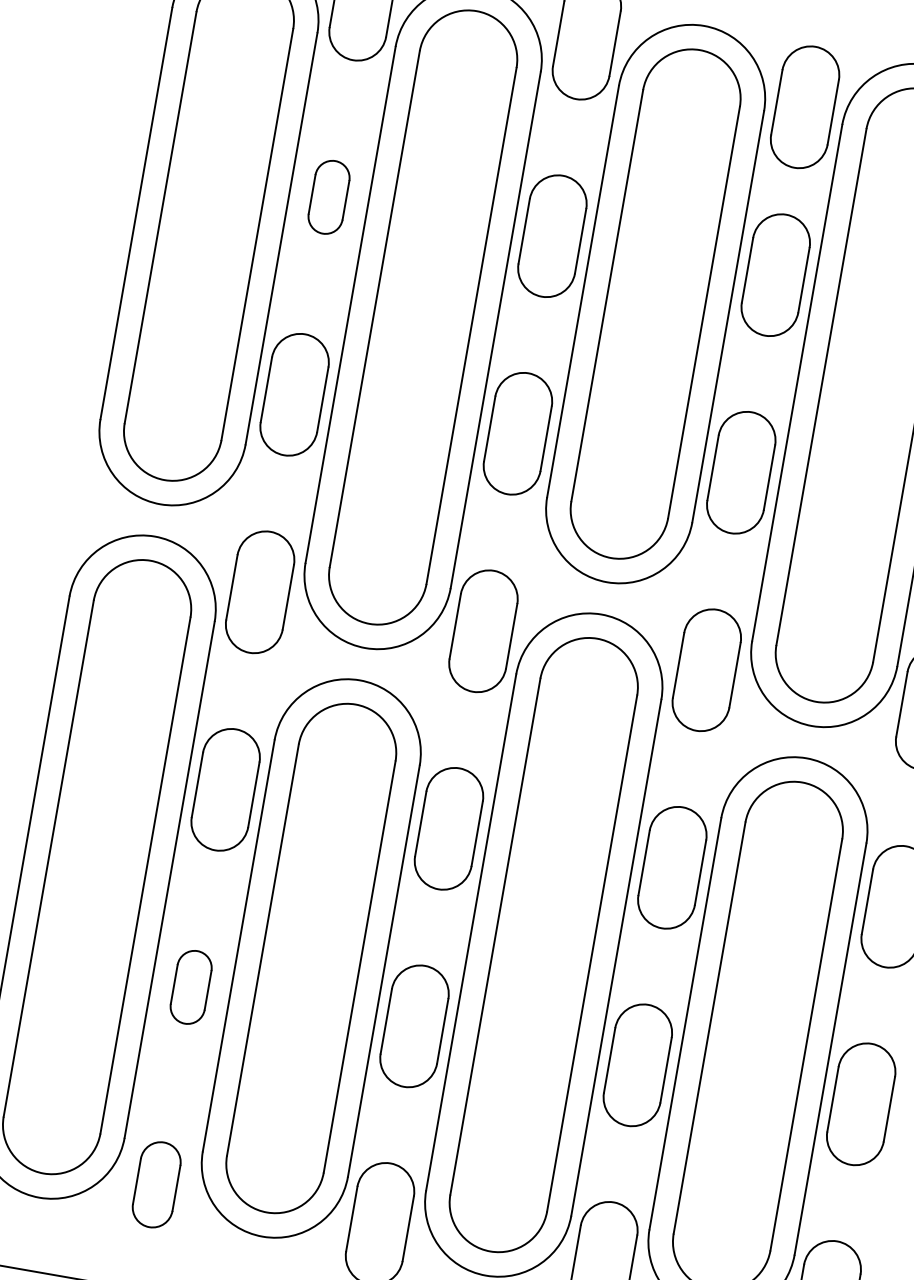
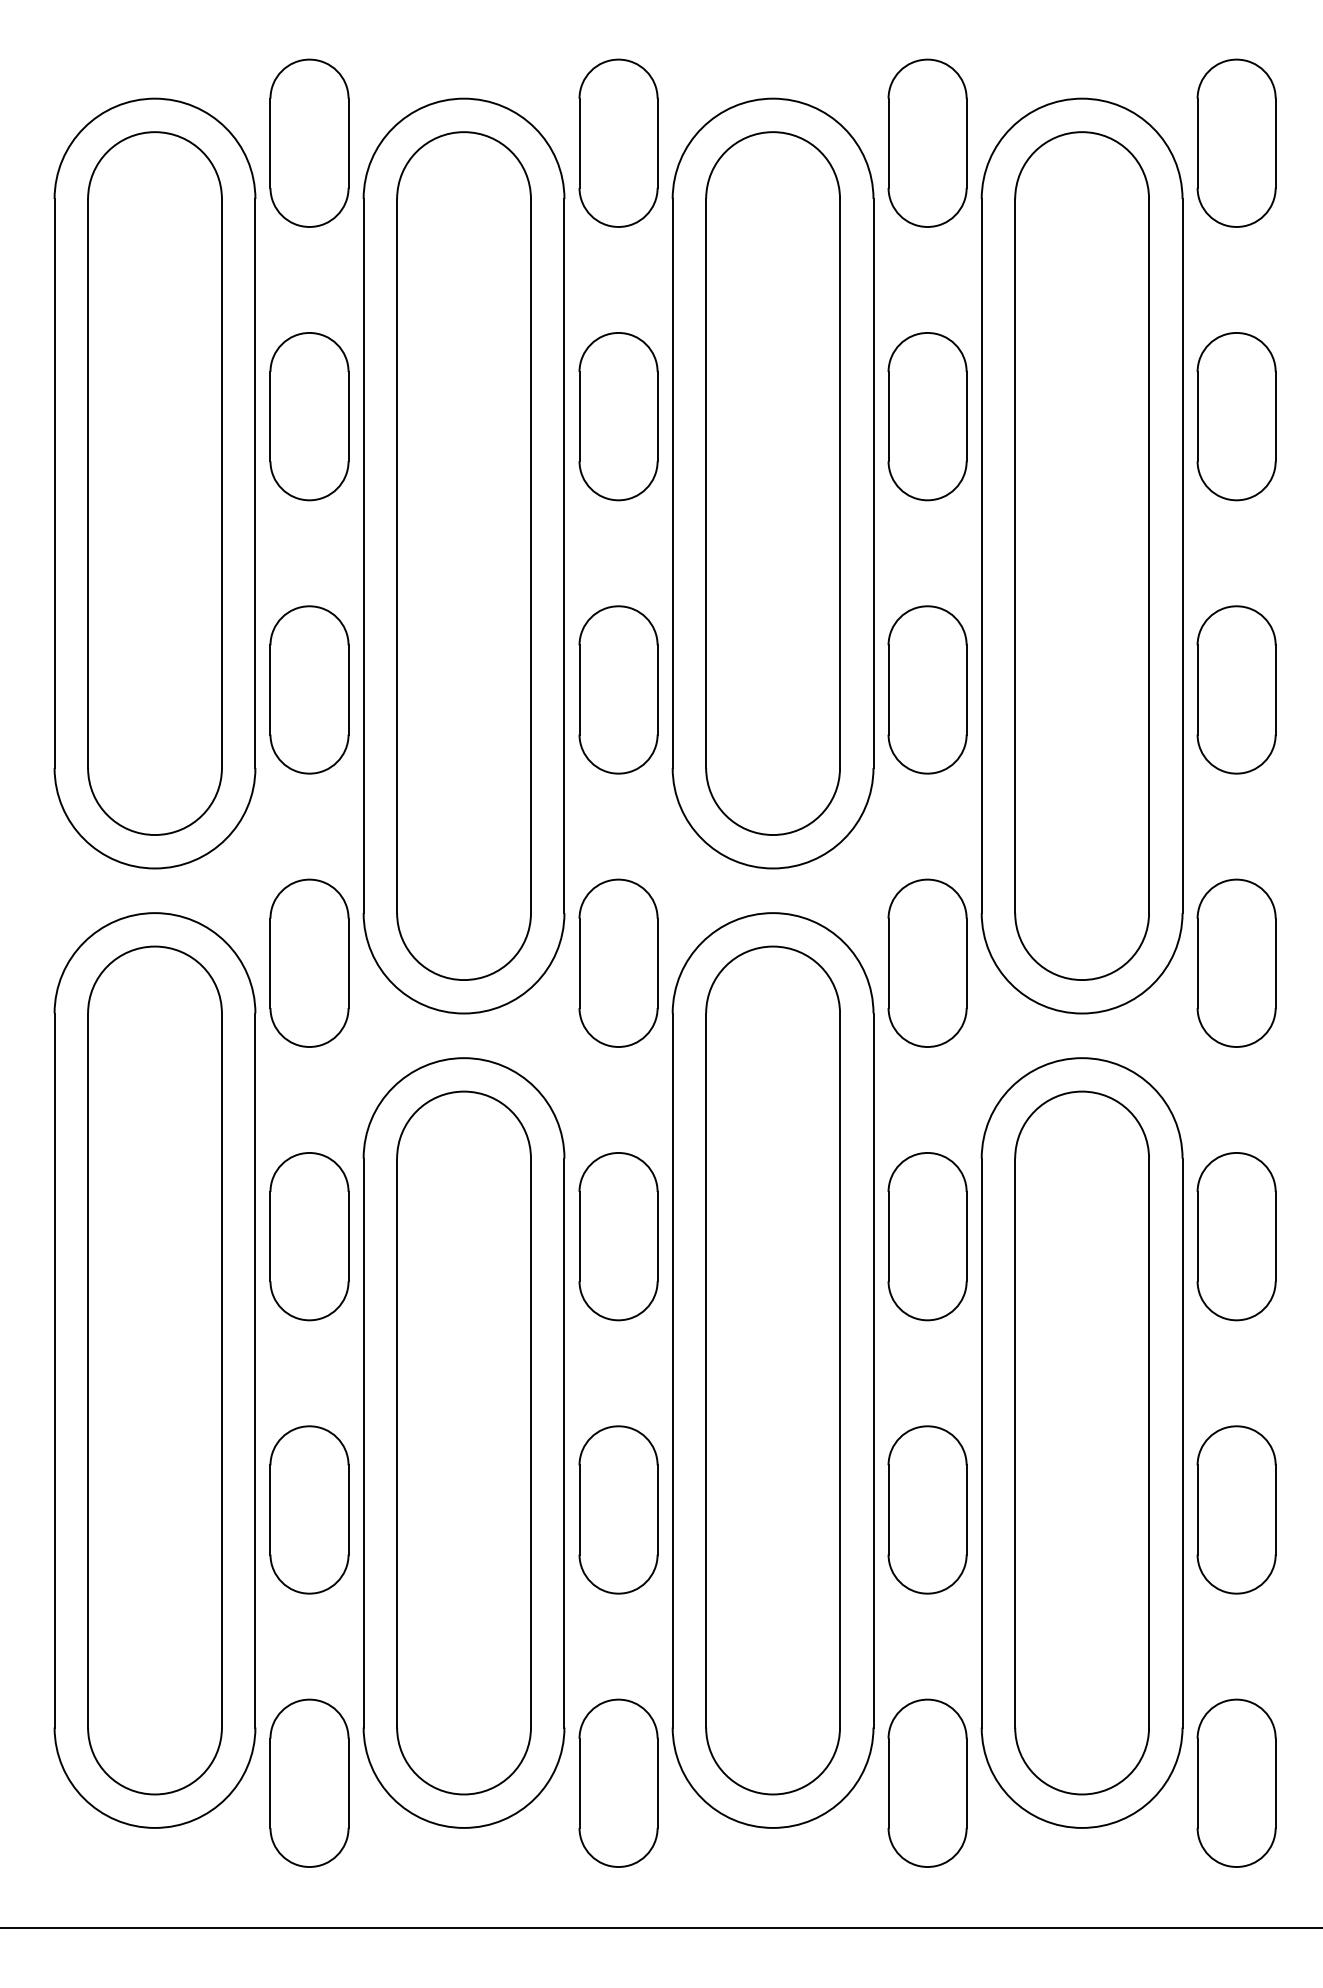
part: (805, 106) -> (927, 142), moved
part: (329, 197) -> (309, 416), size x1.67
part: (191, 987) -> (309, 1509), size x1.67
part: (156, 1184) -> (309, 1782), size x1.43

